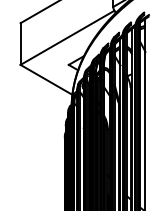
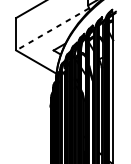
line: (67, 38) -> (52, 29), solid -> dashed

